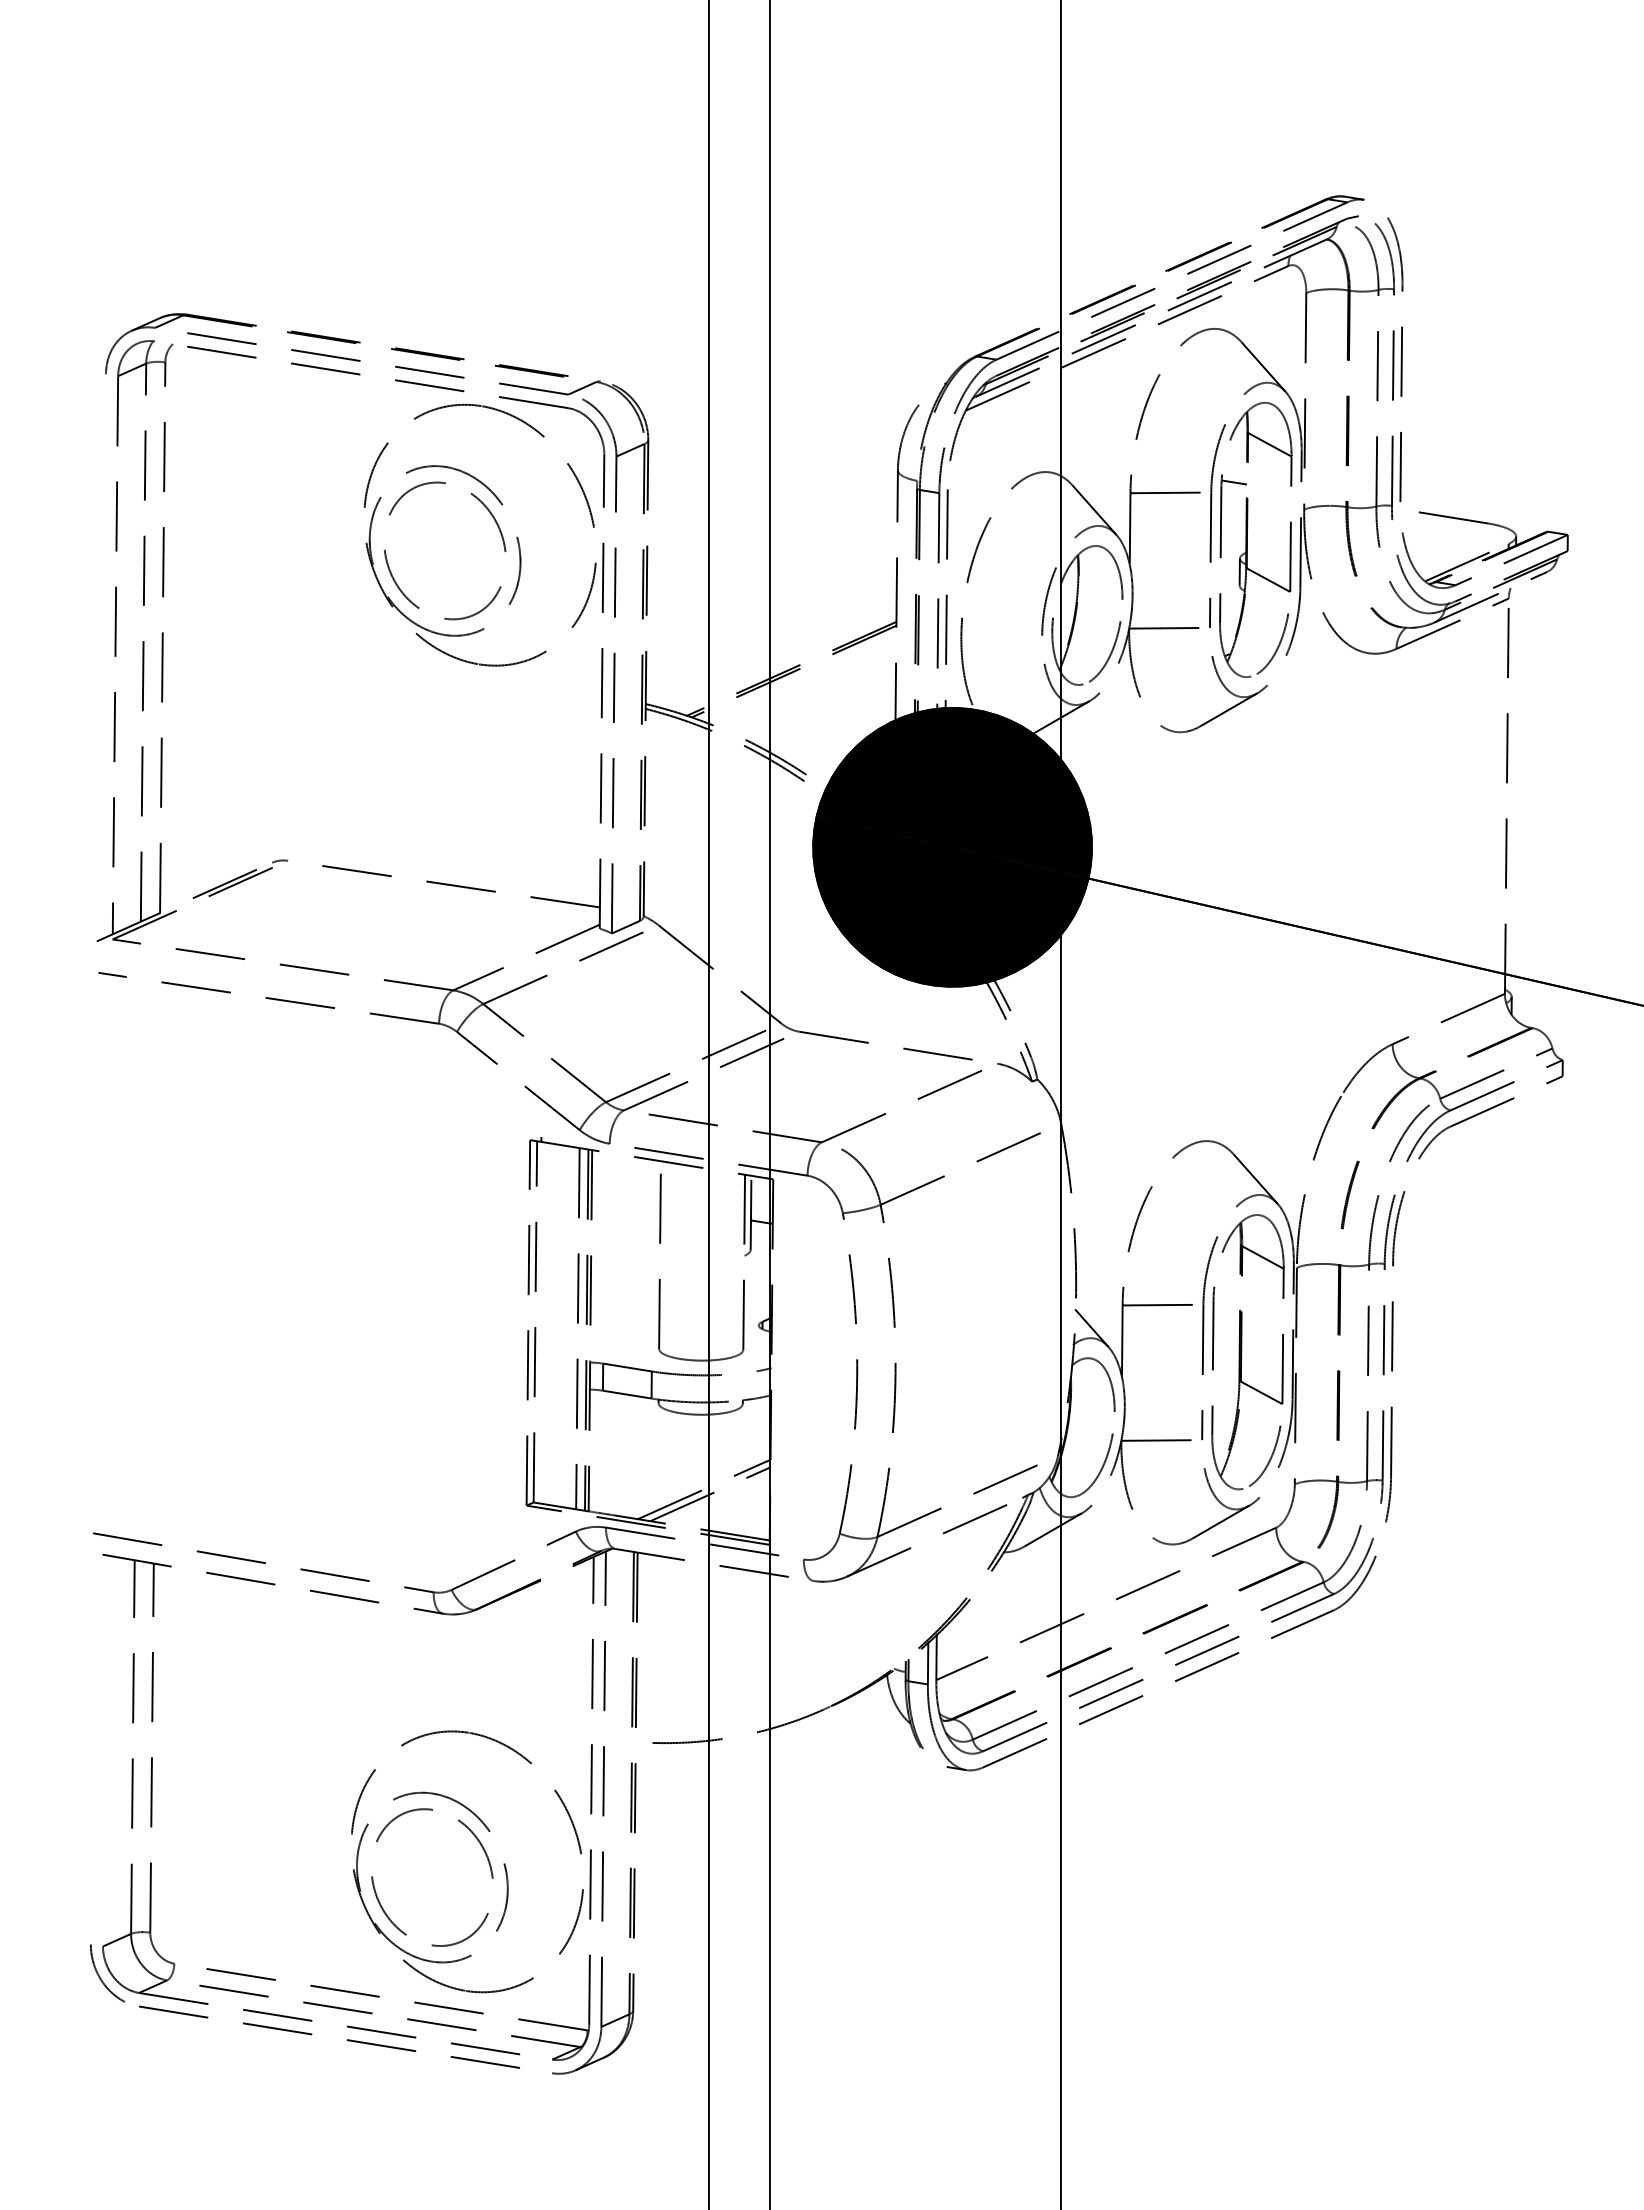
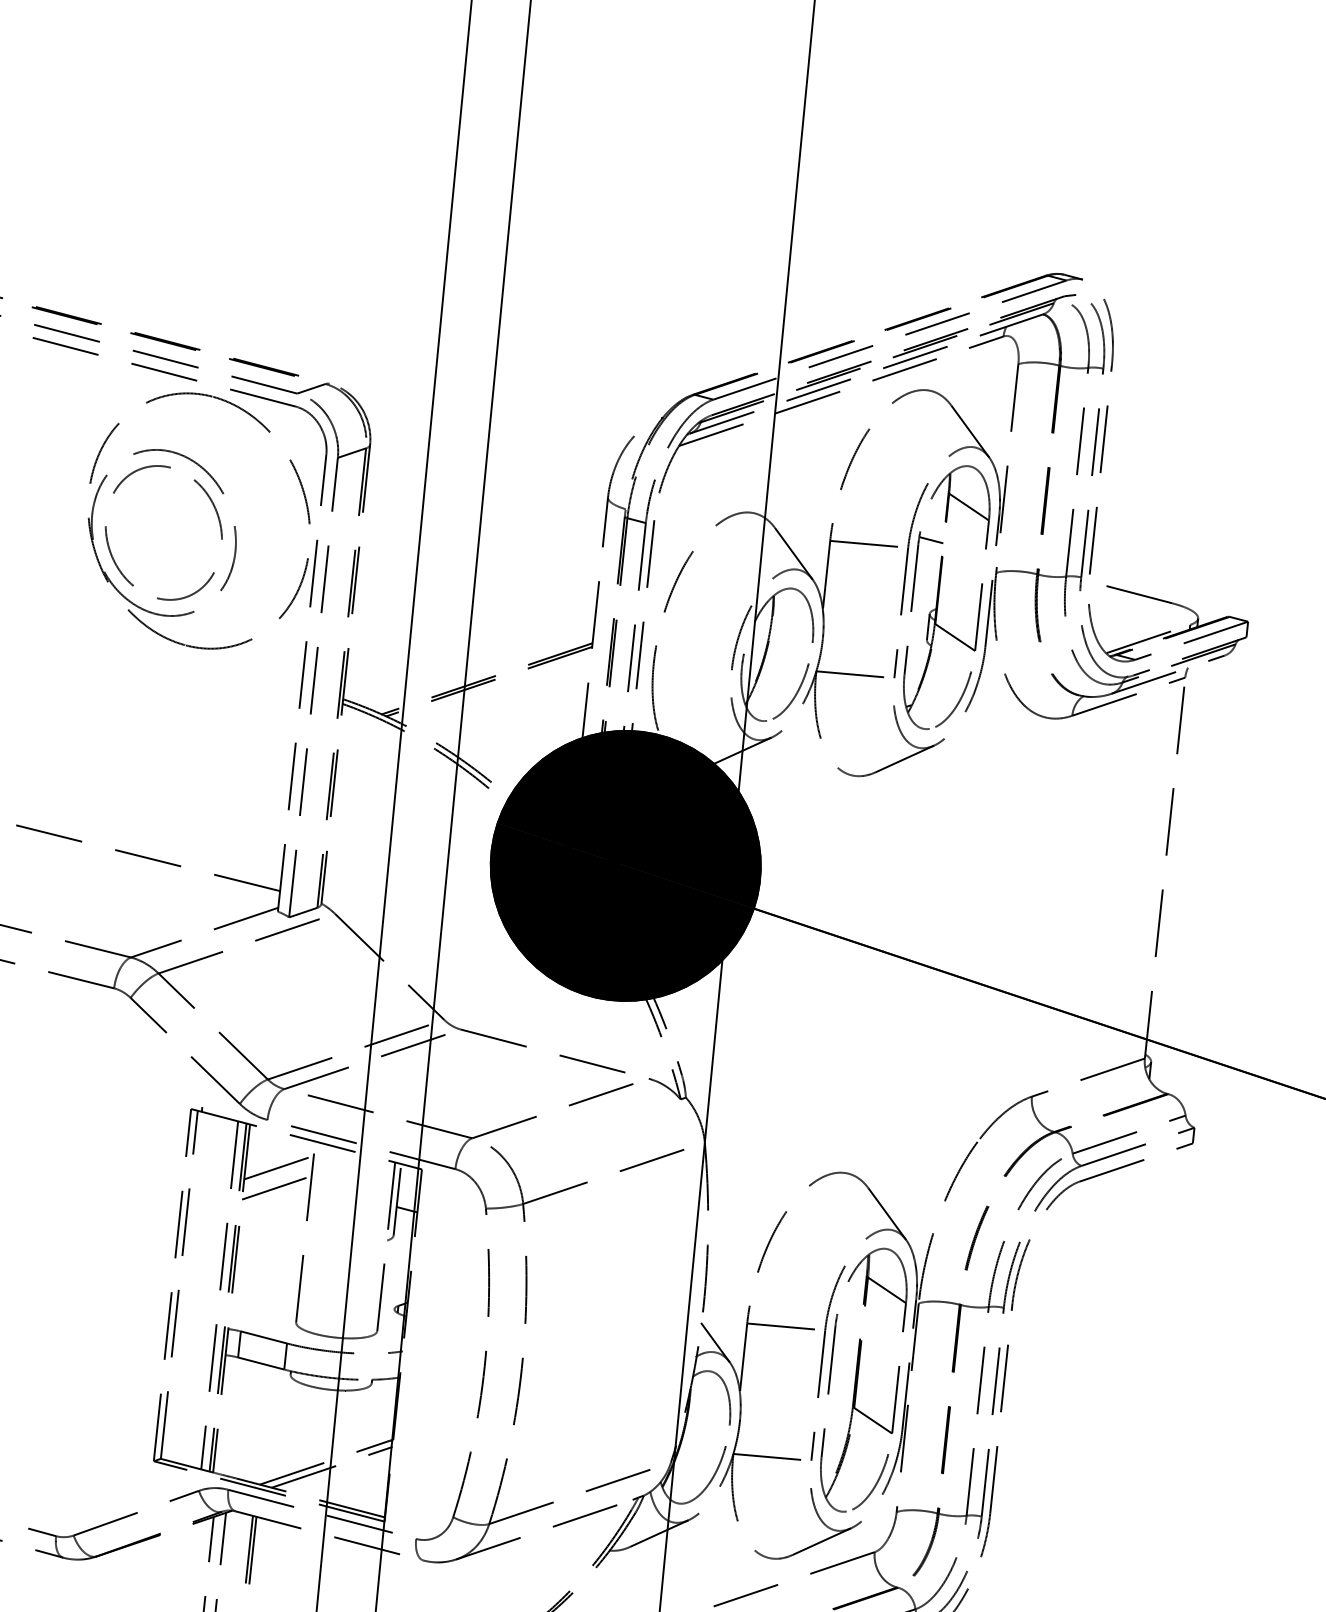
line: (625, 1191) -> (278, 1167), added
line: (625, 1212) -> (276, 1187), added

